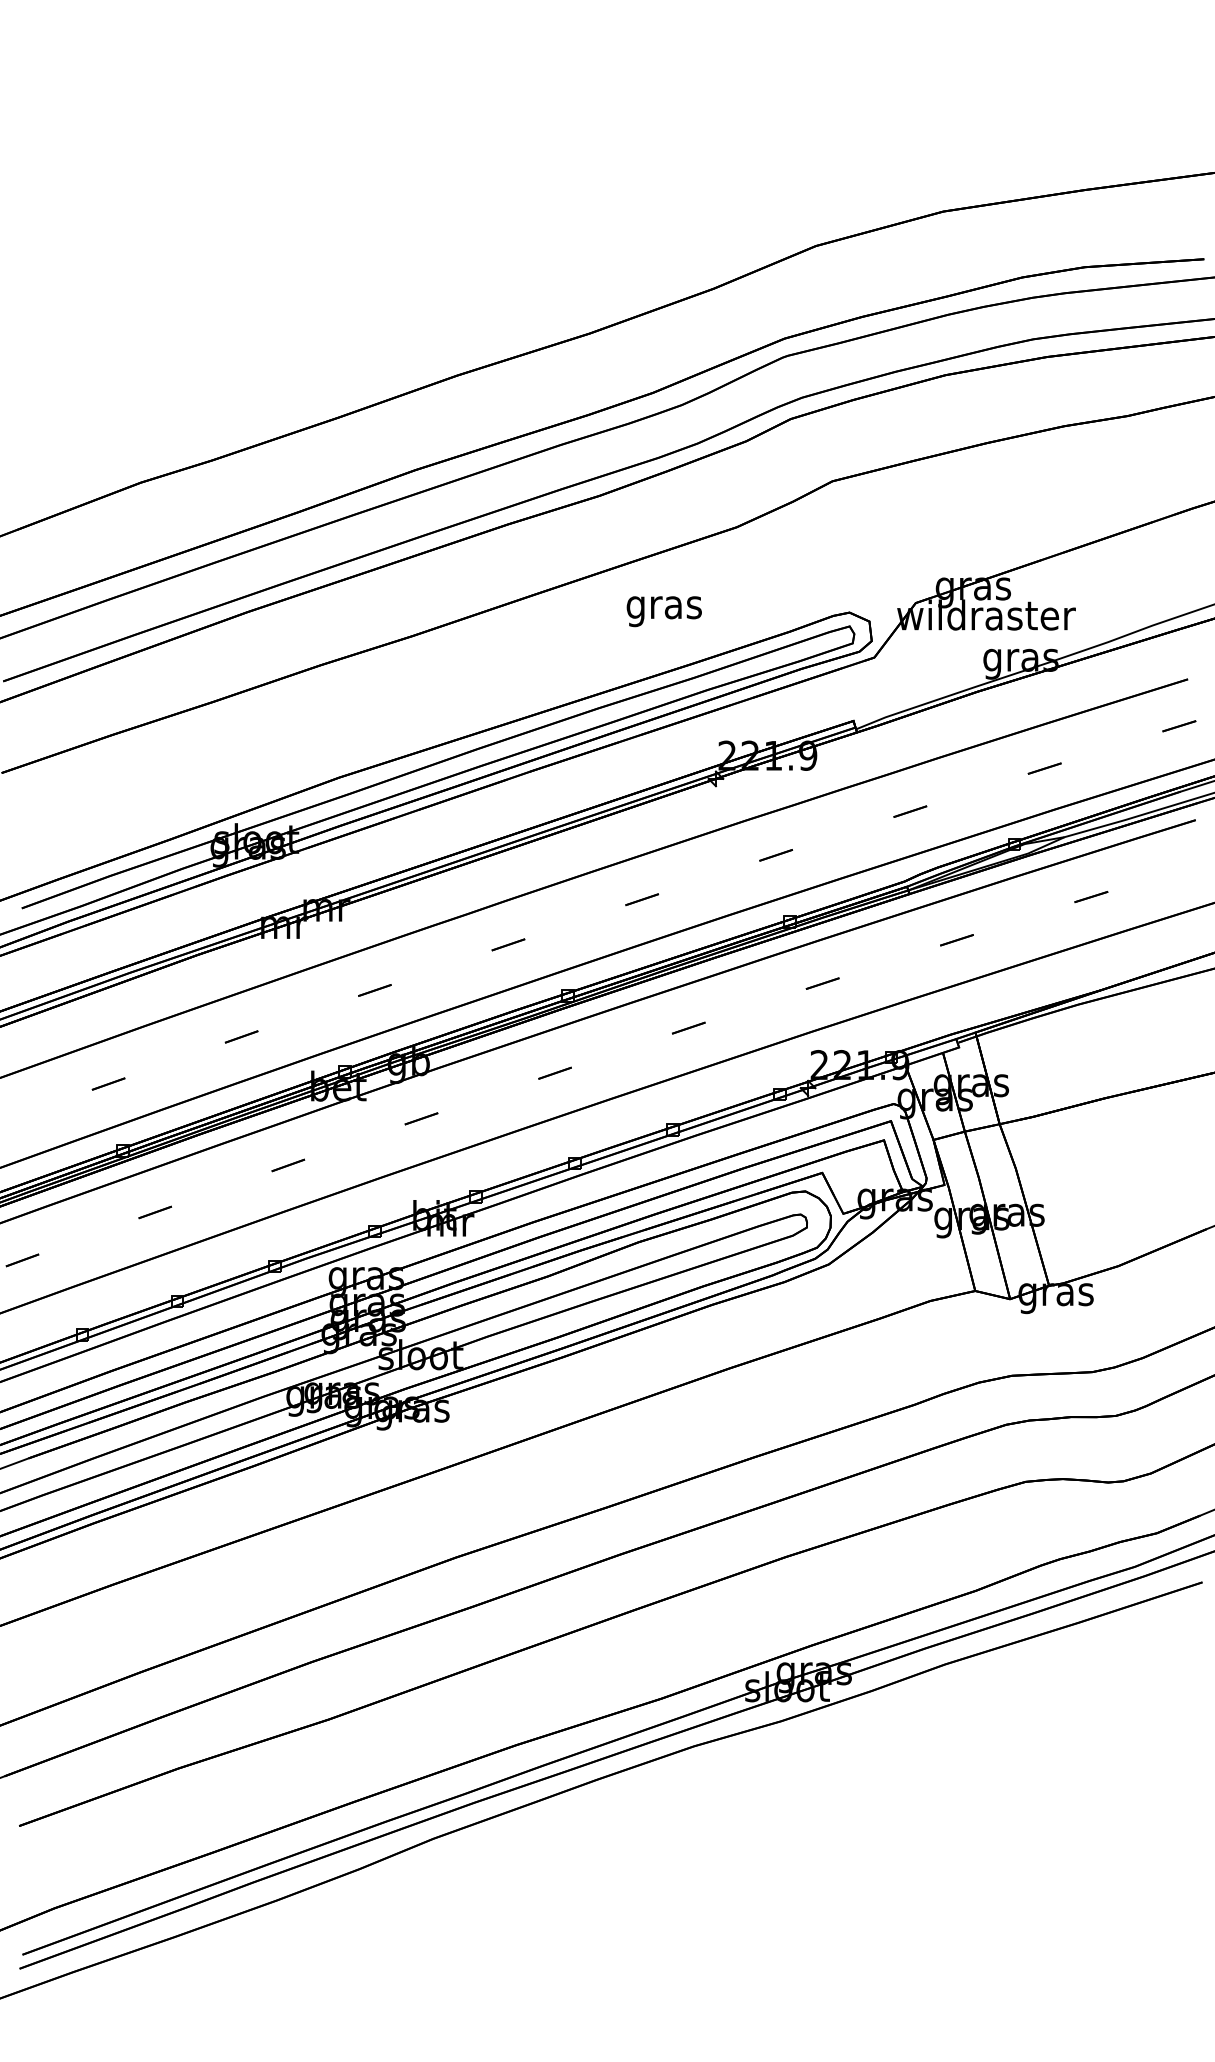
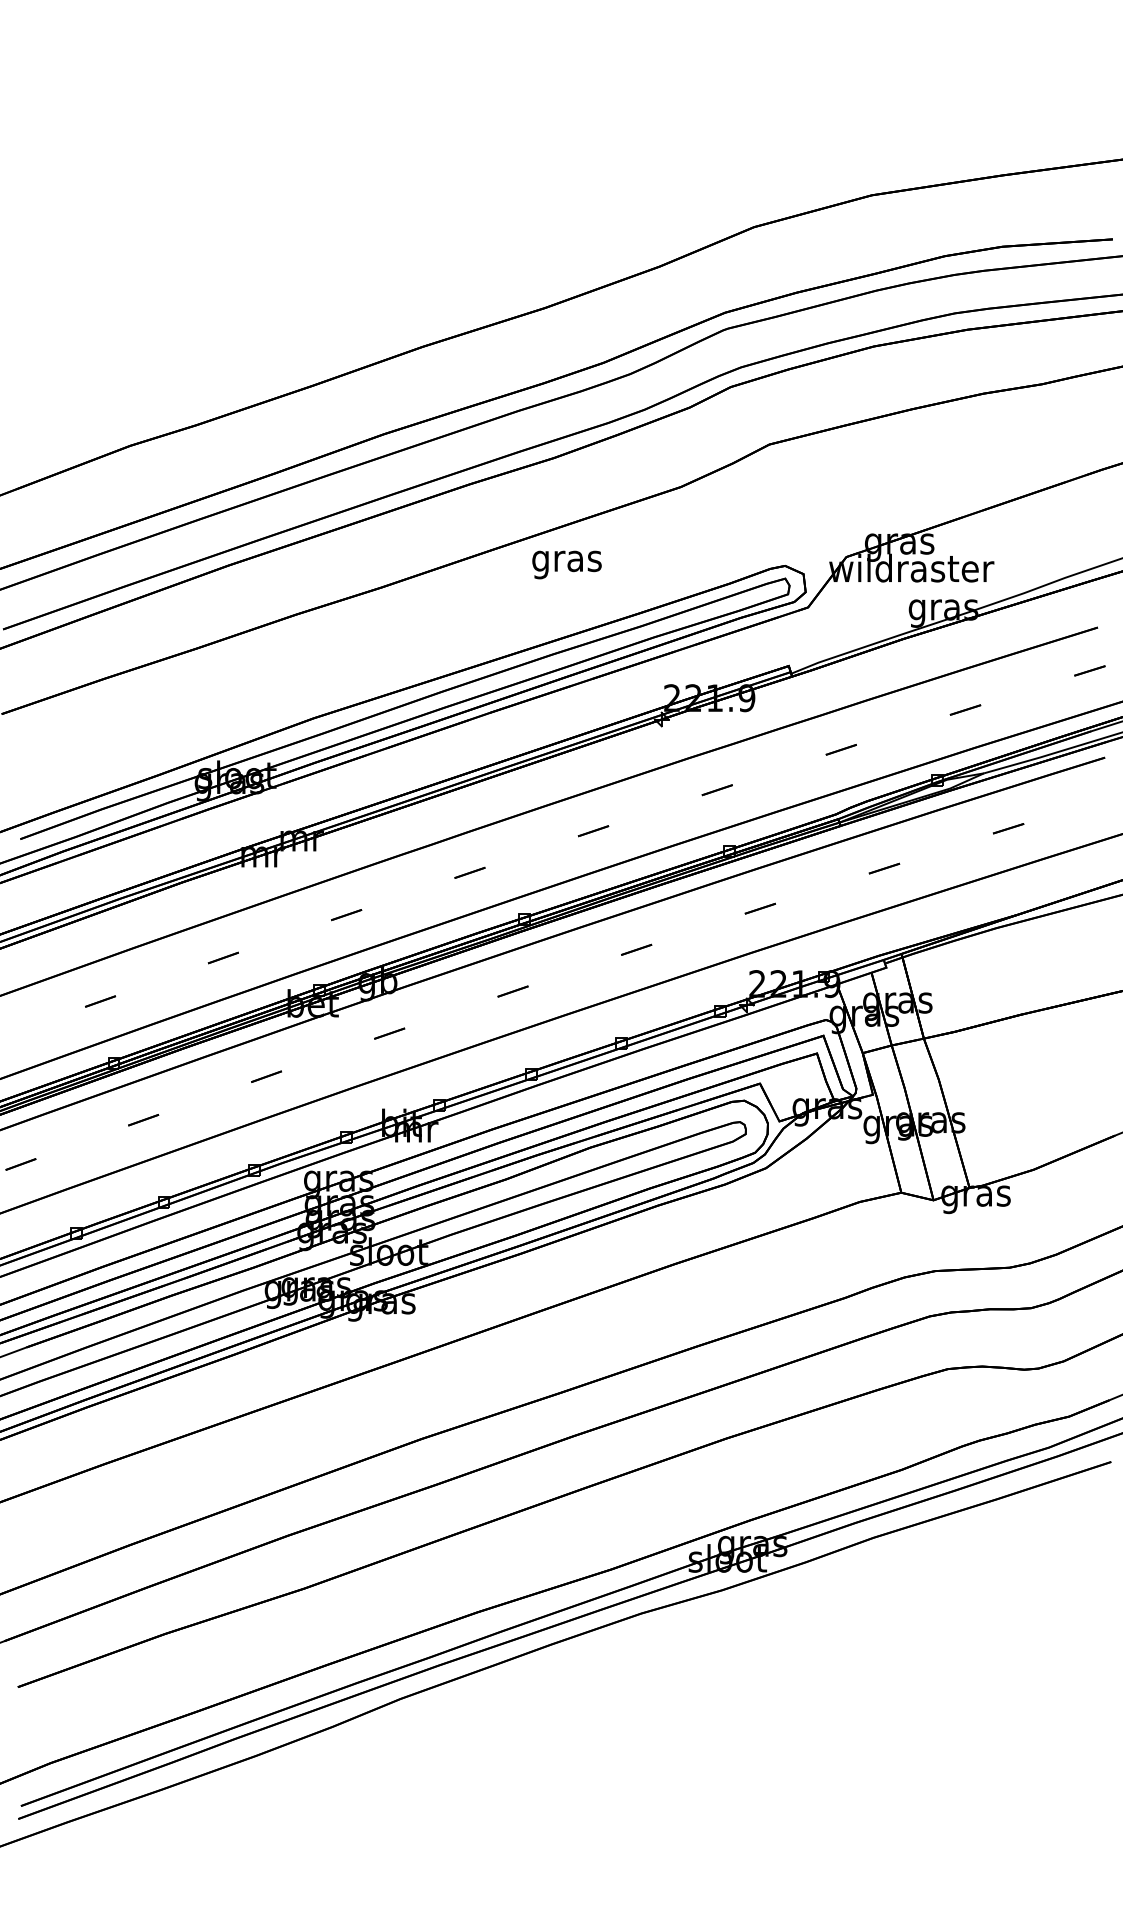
text: (663, 611) -> (566, 564), moved

